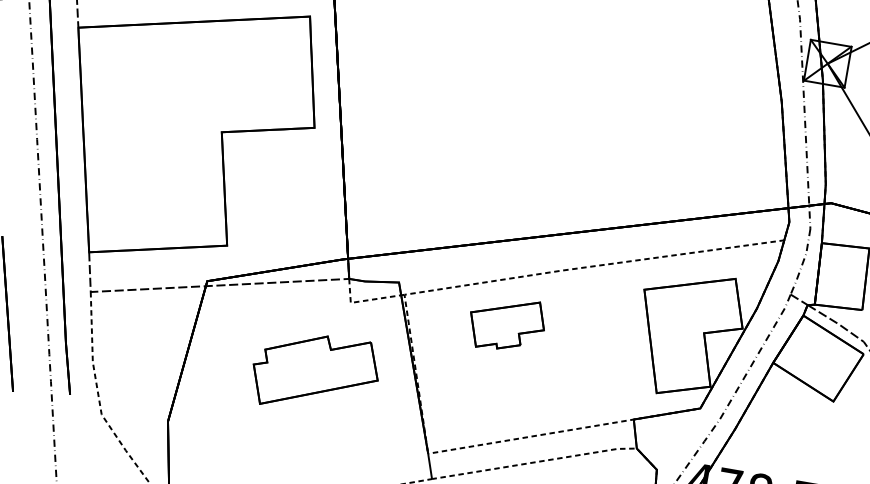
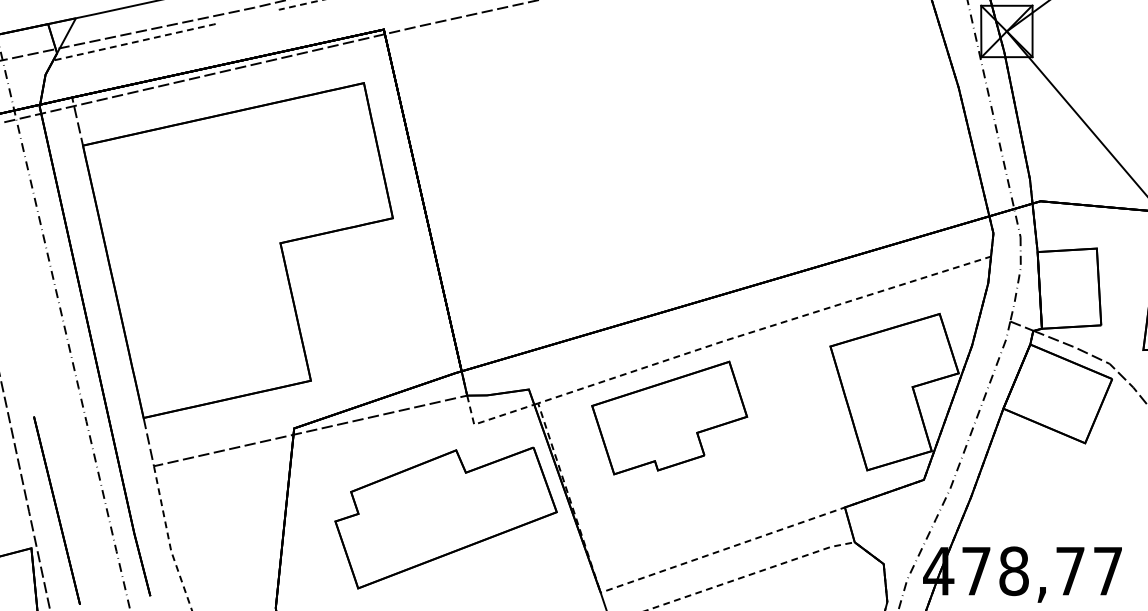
part: (506, 324) -> (669, 417), size x1.67
part: (315, 372) -> (445, 517), size x1.43

